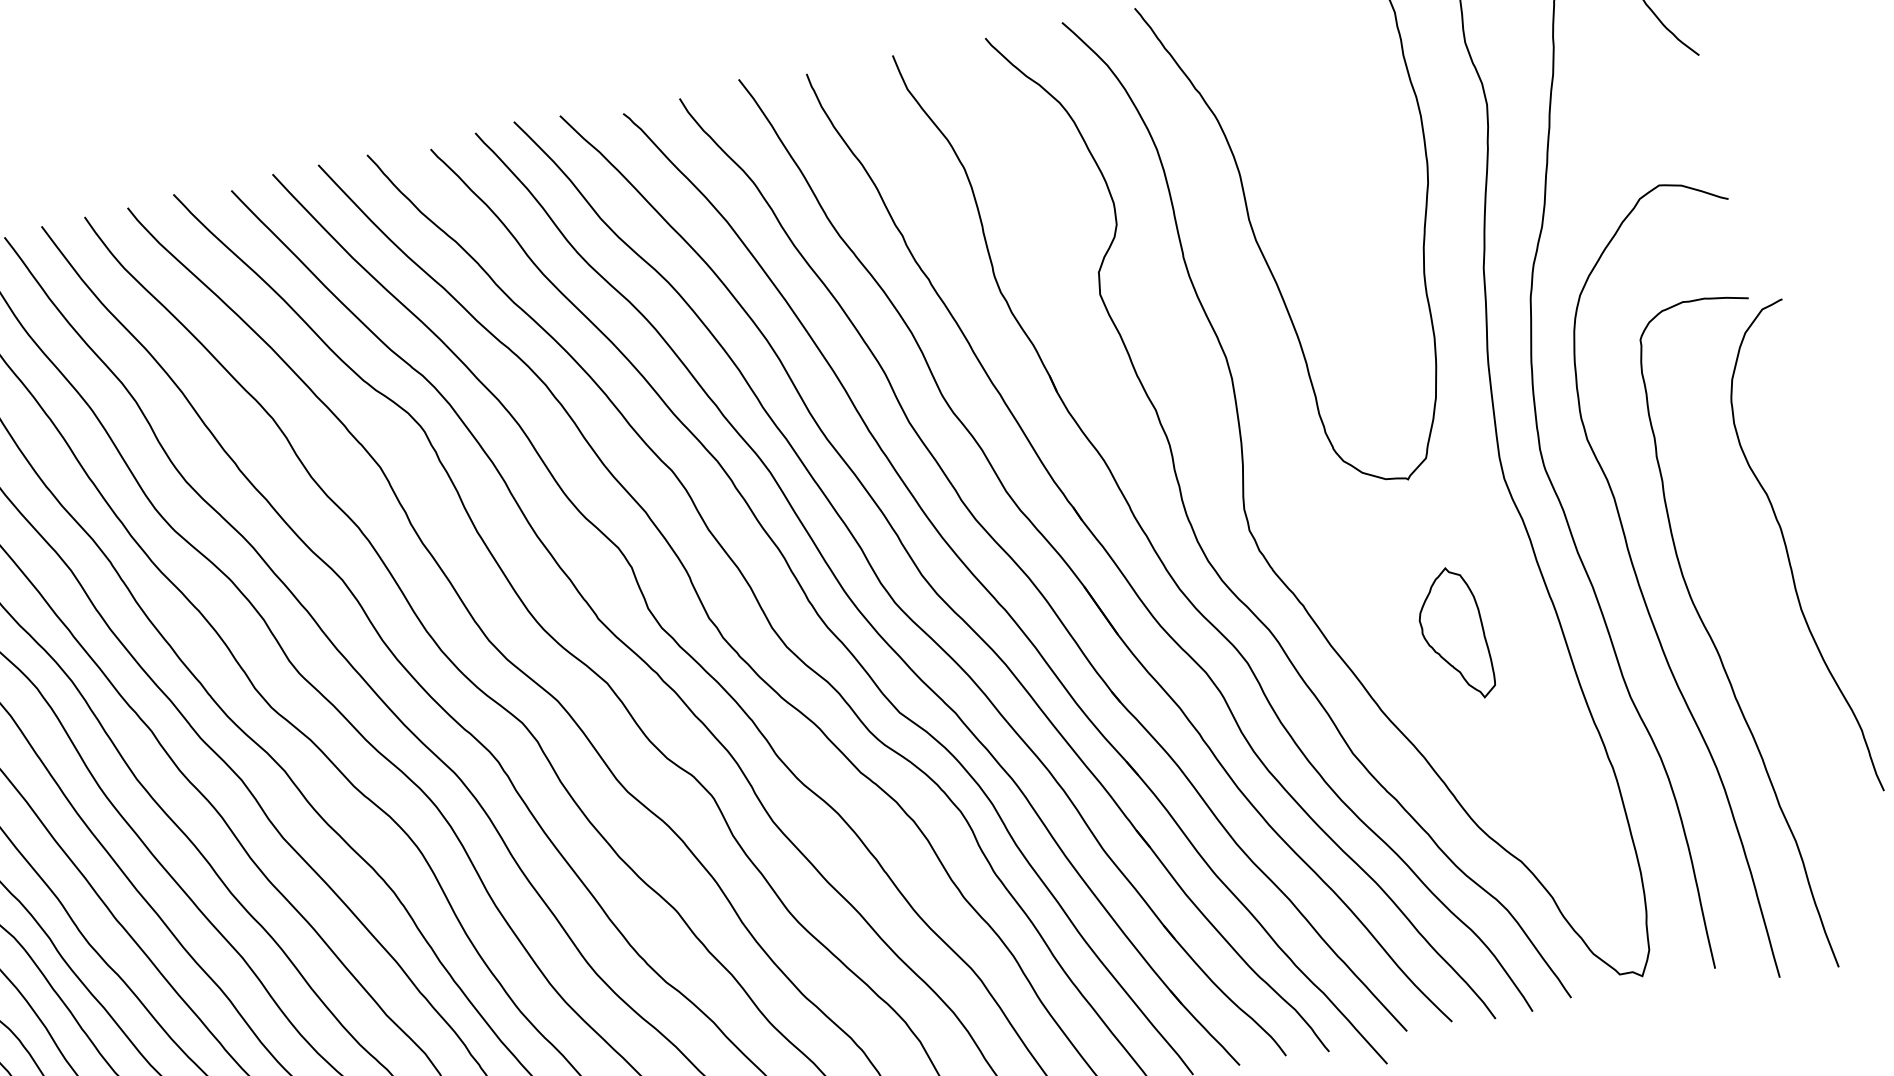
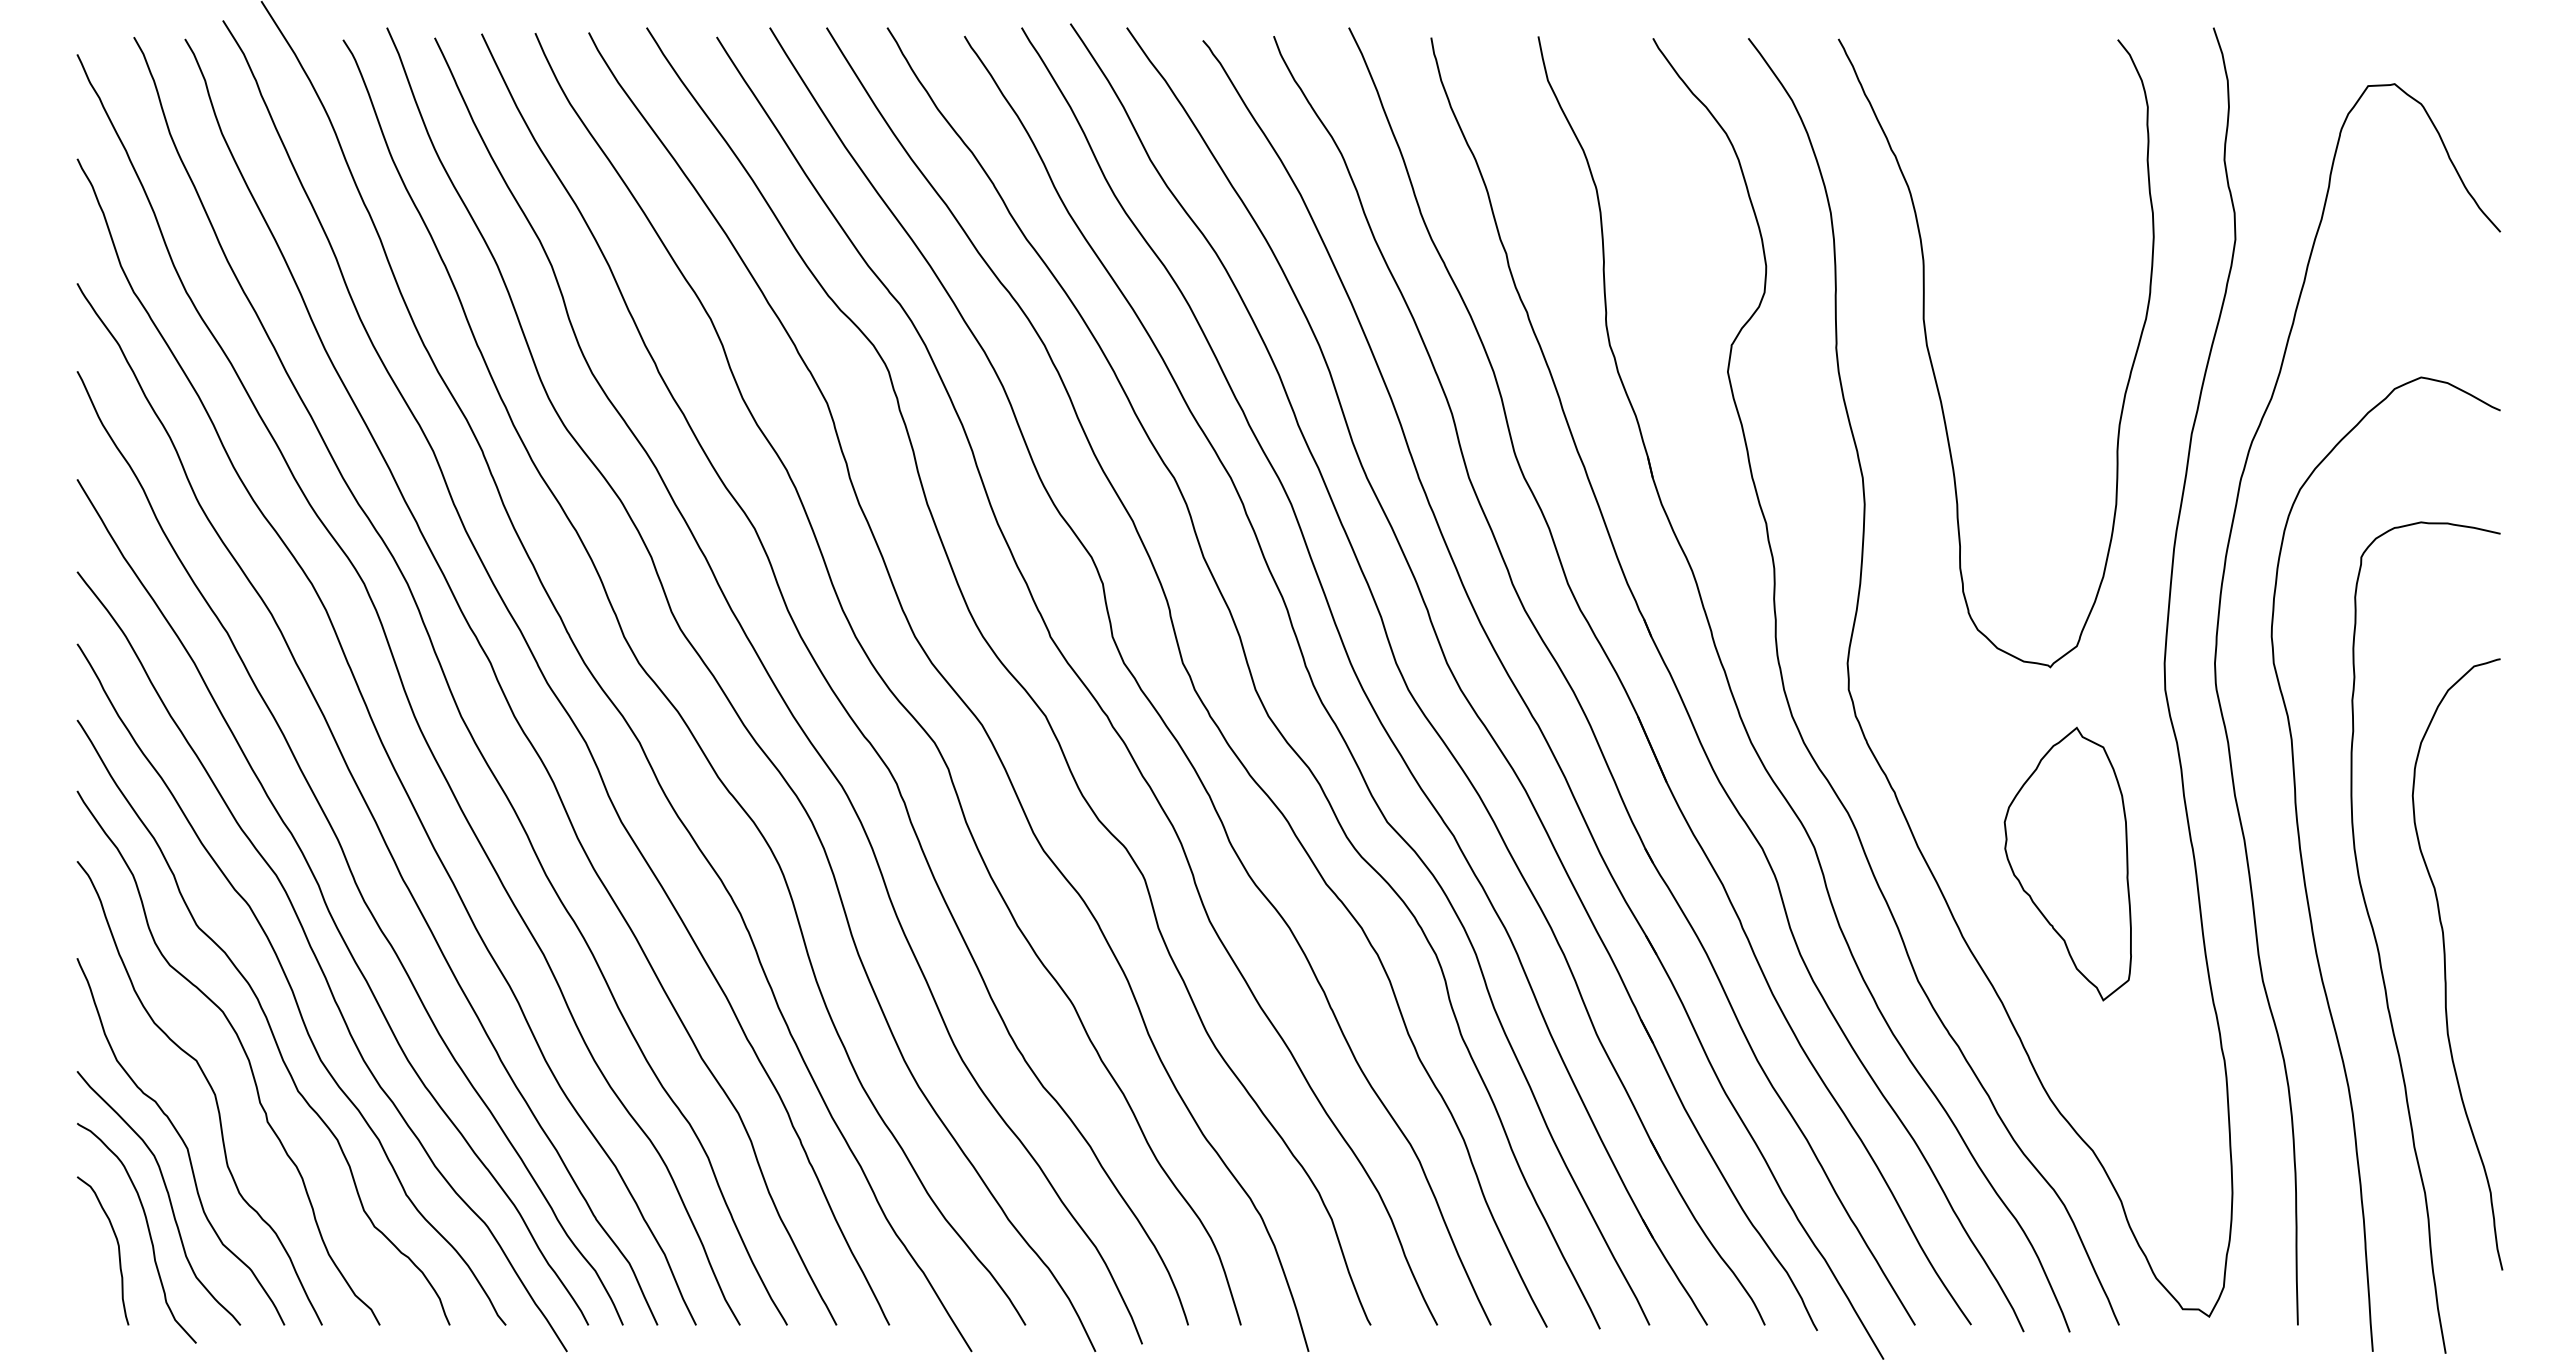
curve: (1788, 554) -> (2445, 964), moved
part: (1454, 634) -> (2067, 863), size x1.67

